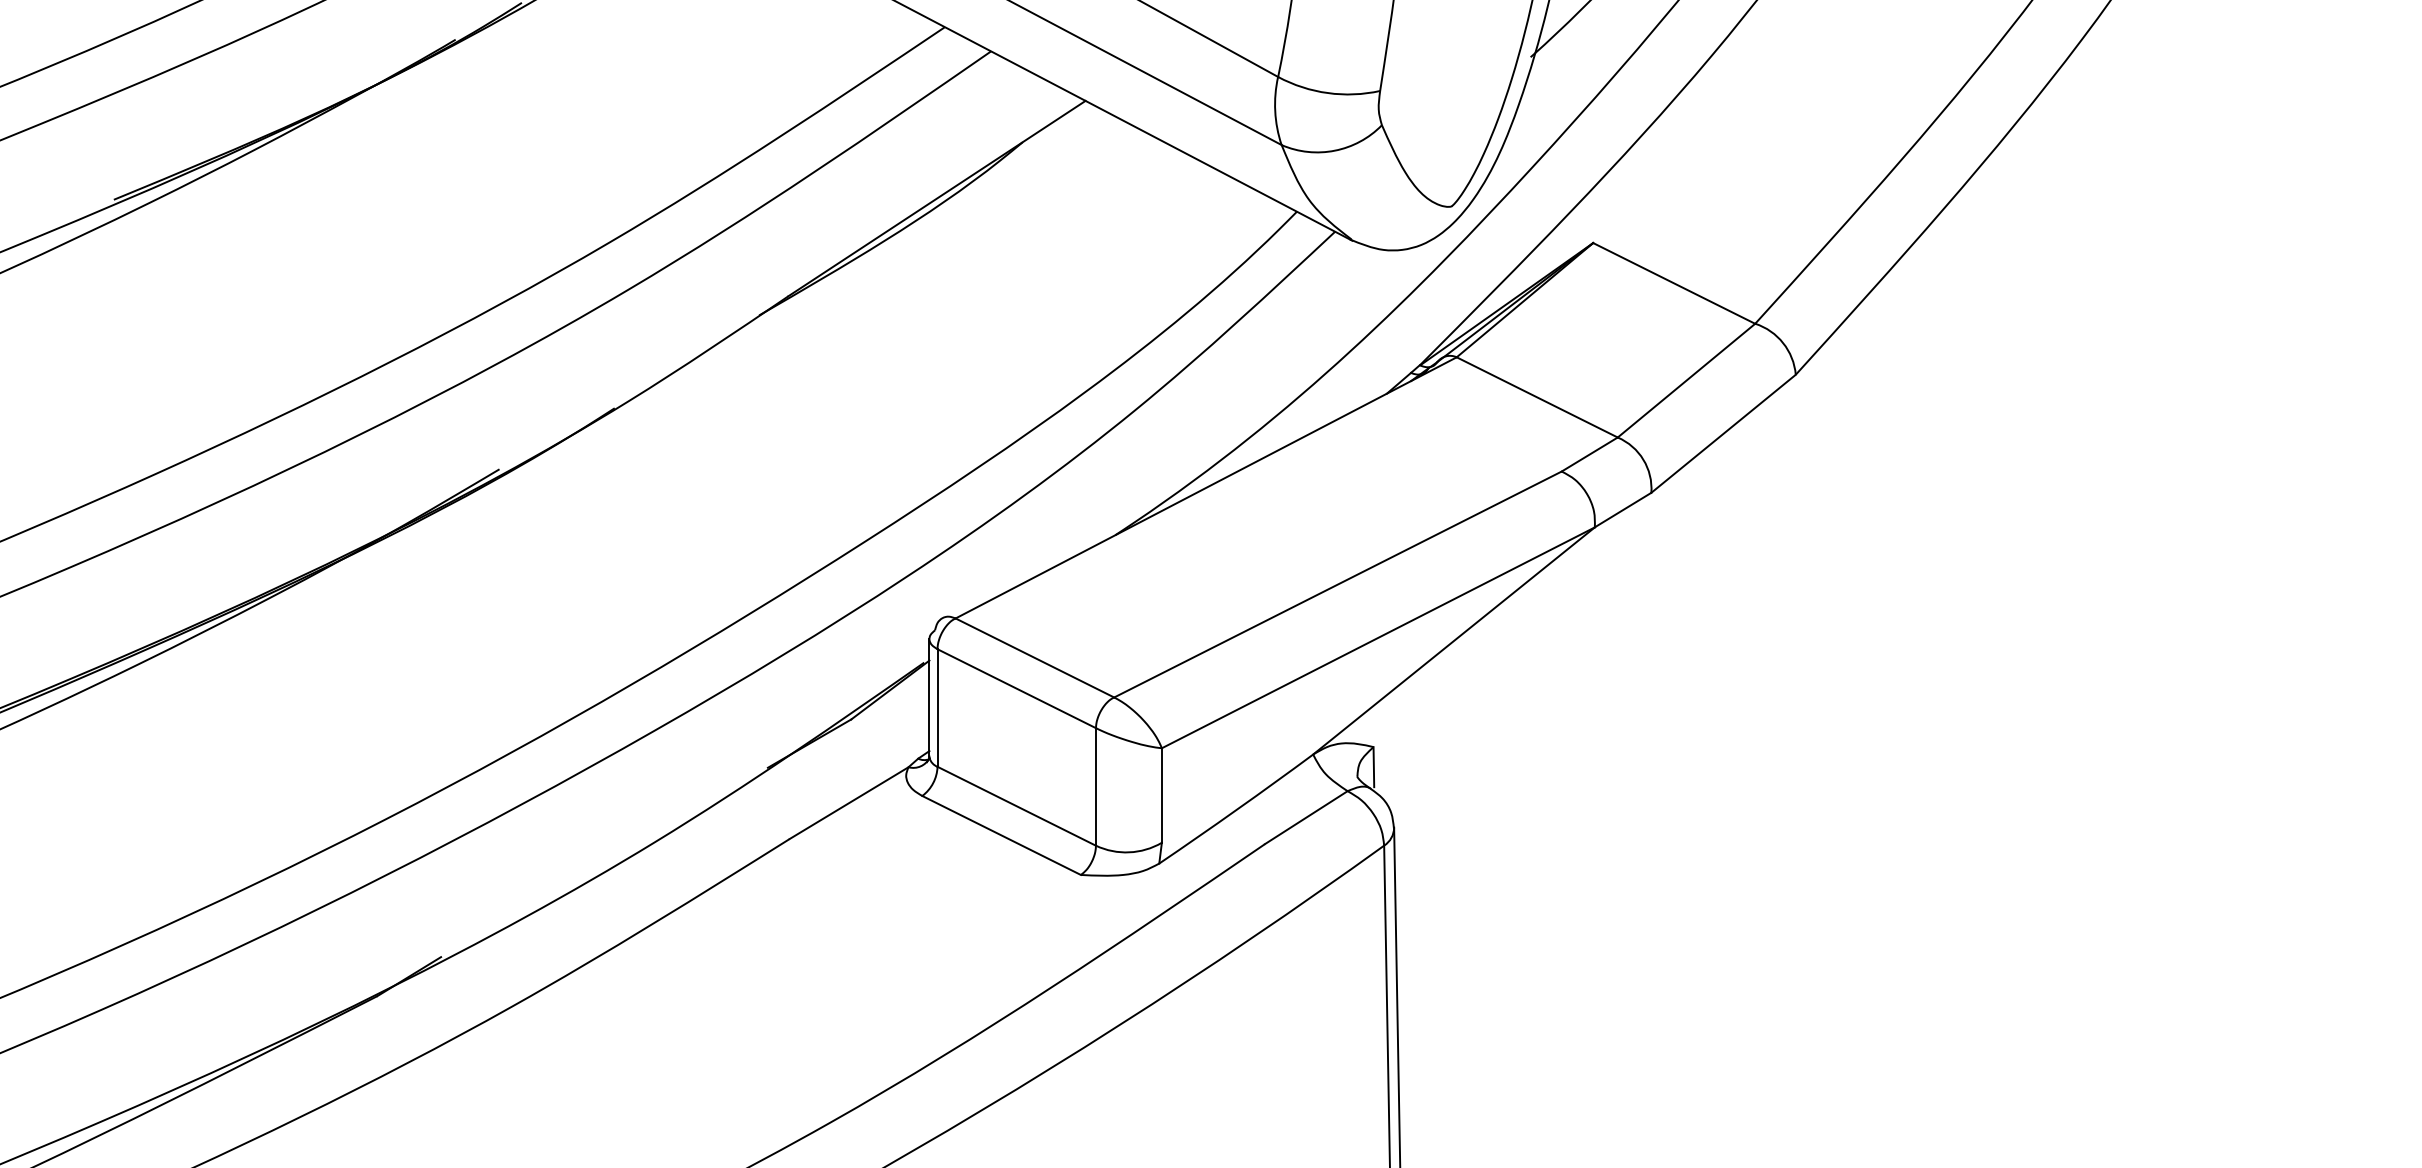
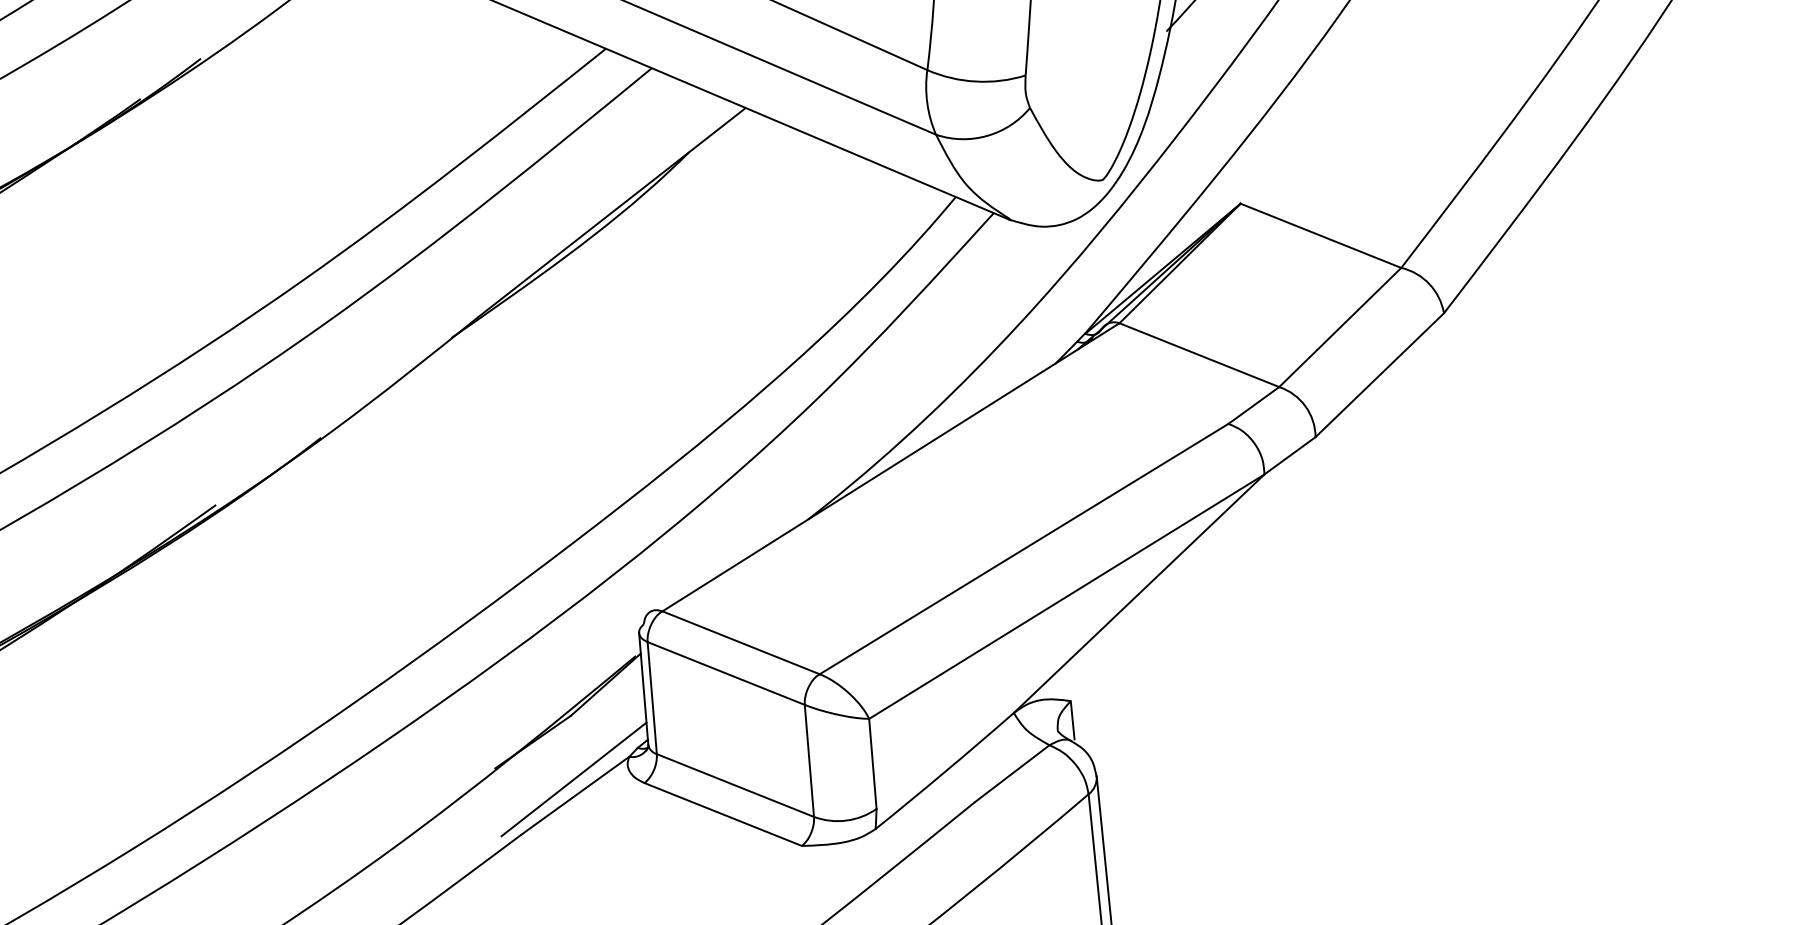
line: (848, 786) -> (573, 779), added

